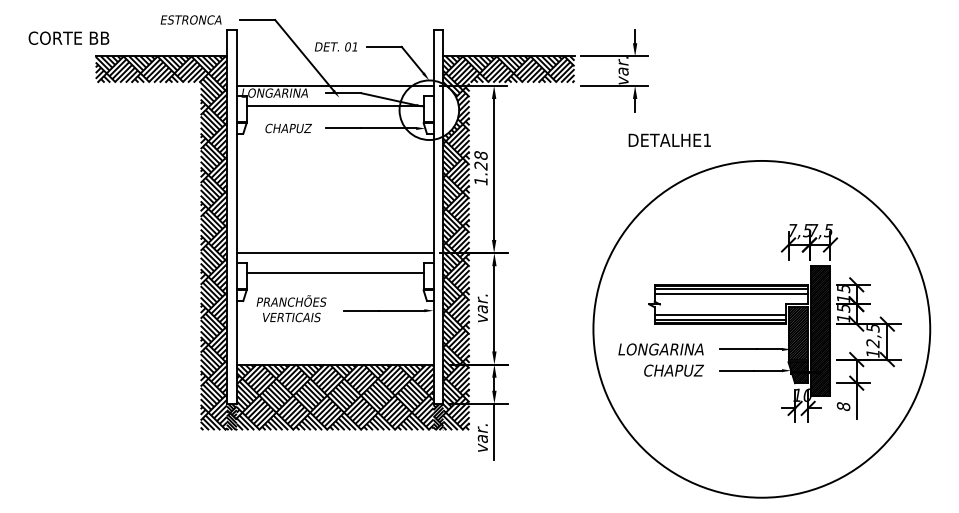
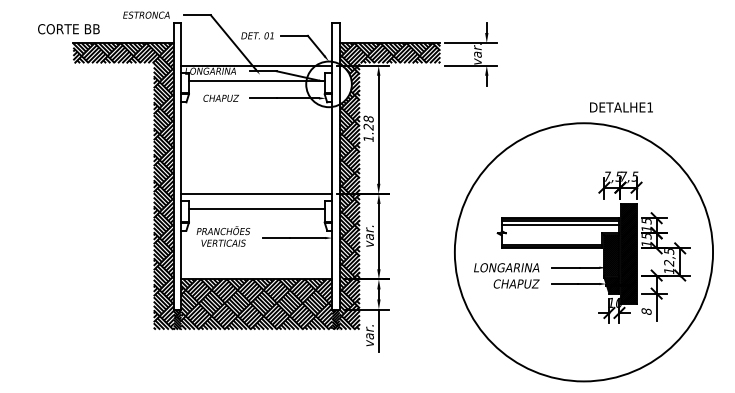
text: (68, 37) -> (68, 28), moved
text: (669, 139) -> (621, 106), moved
line: (719, 314) -> (551, 240), removed

